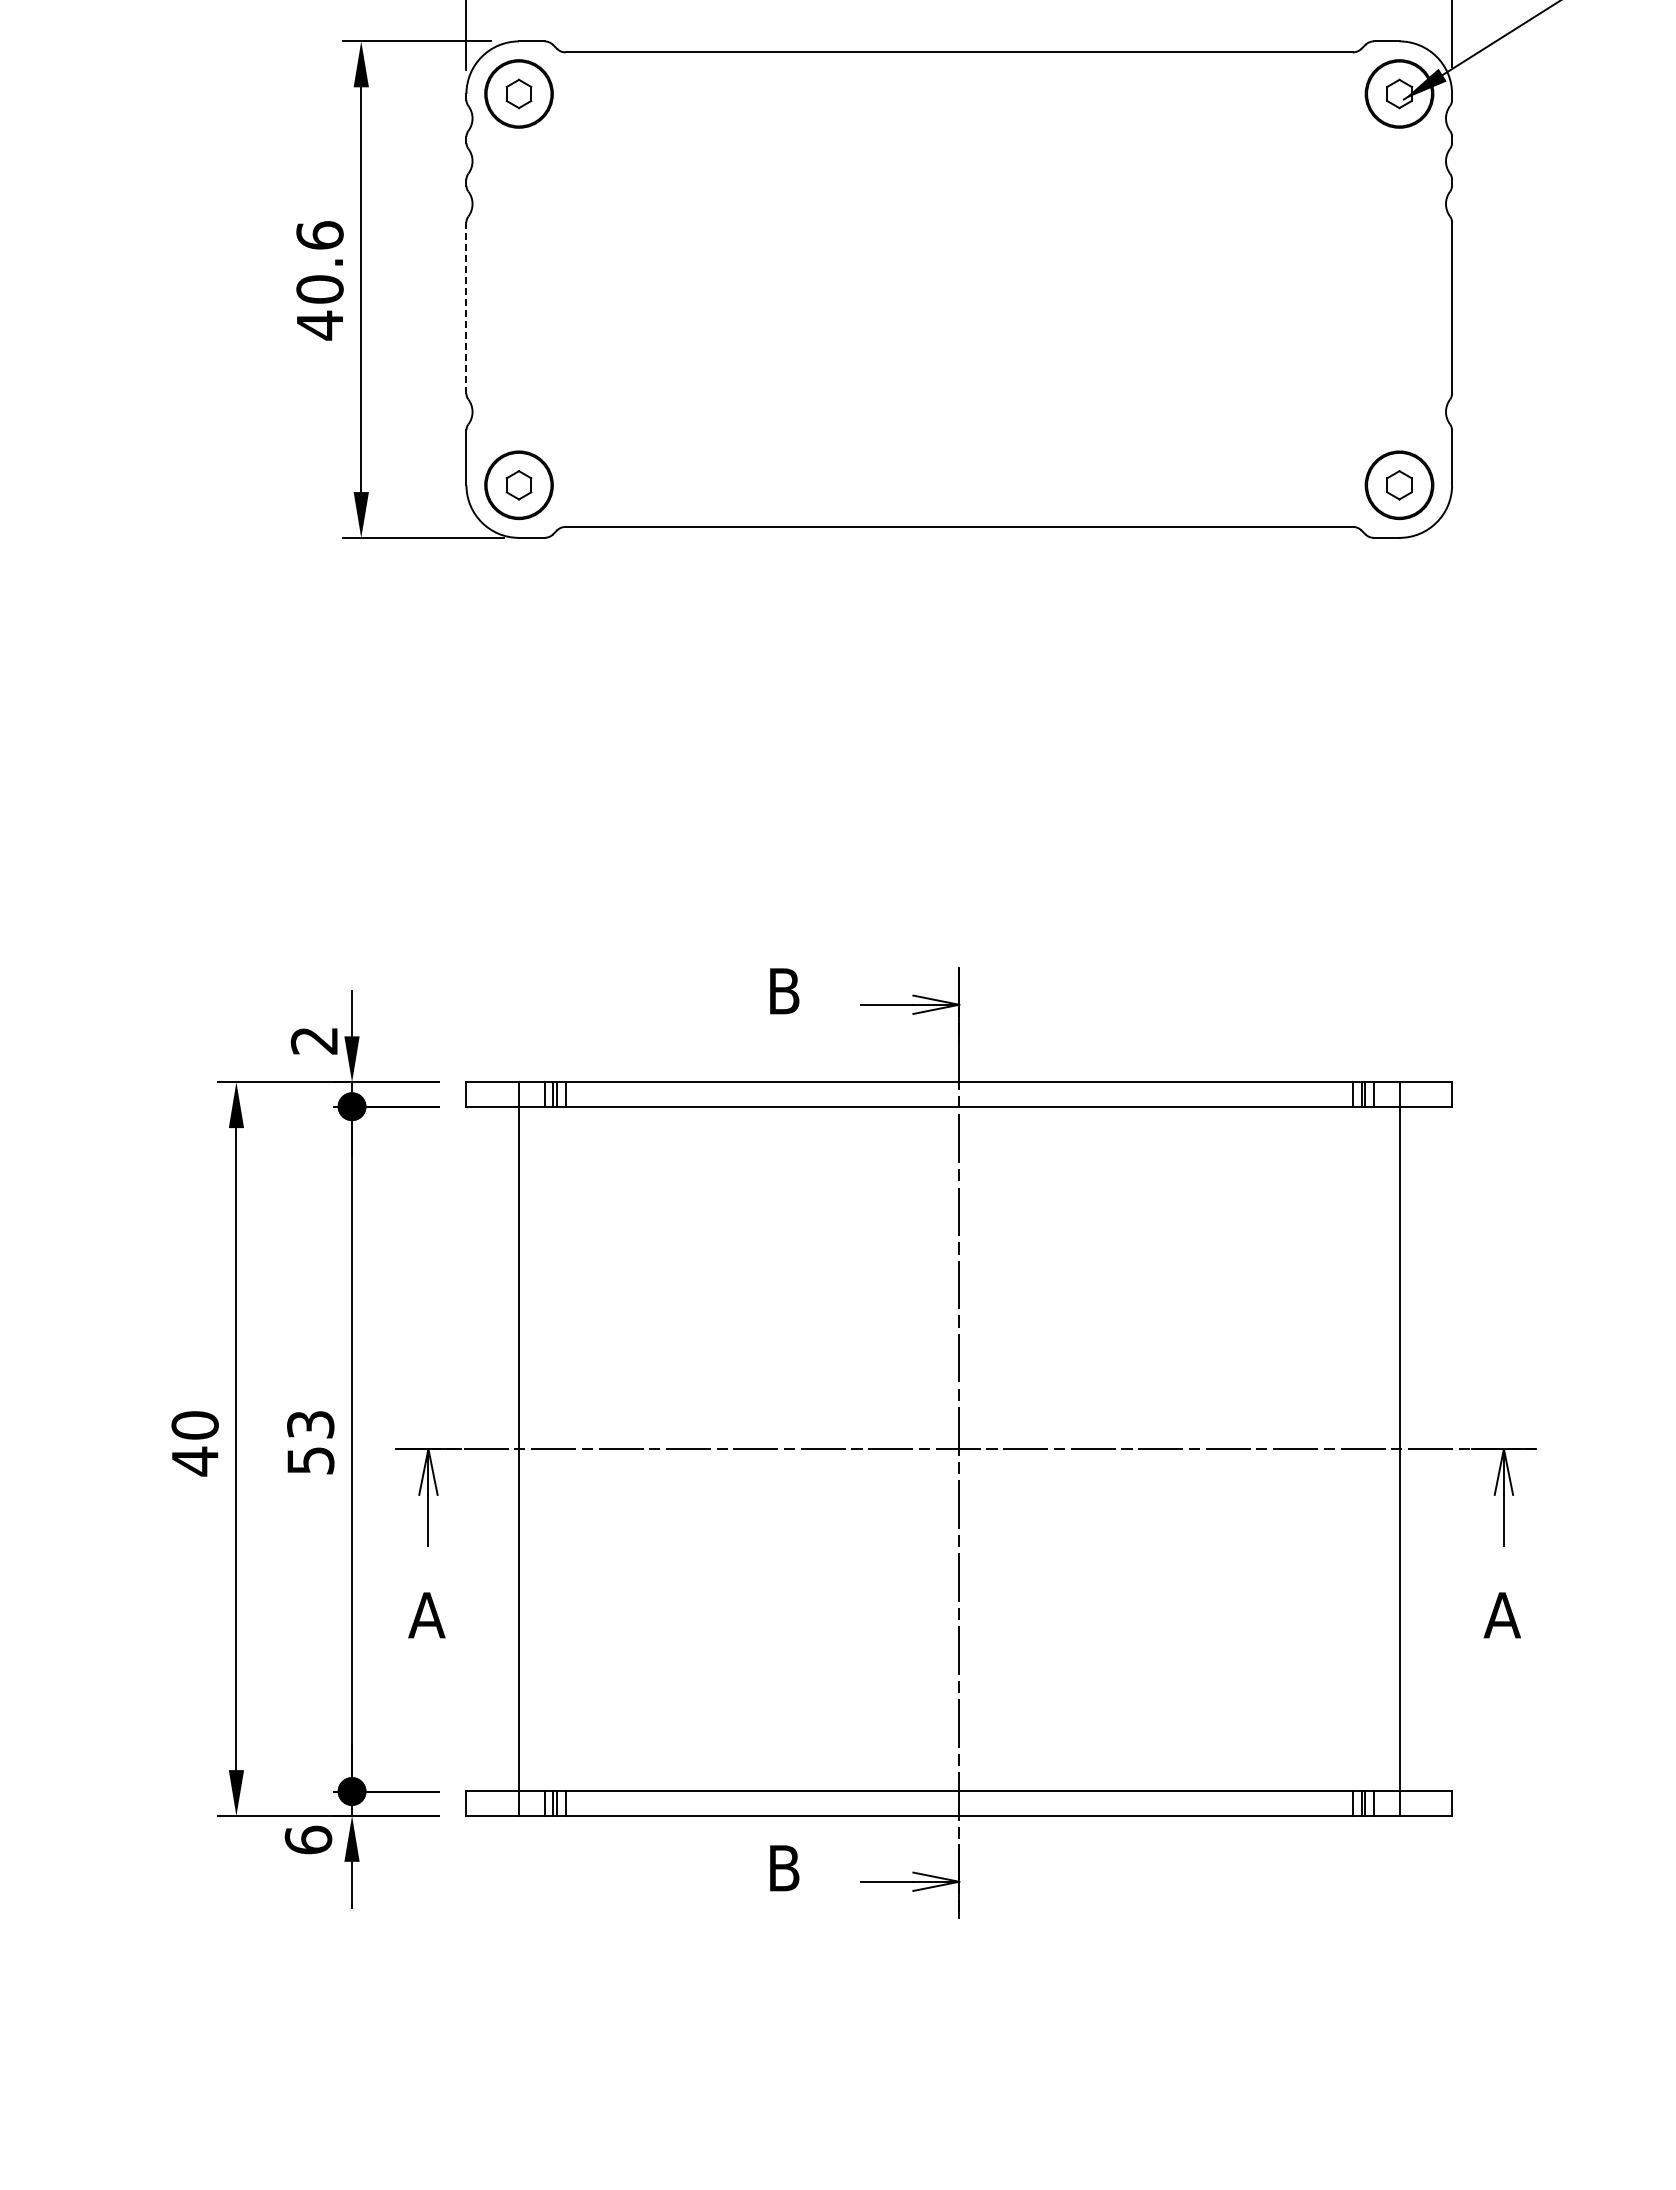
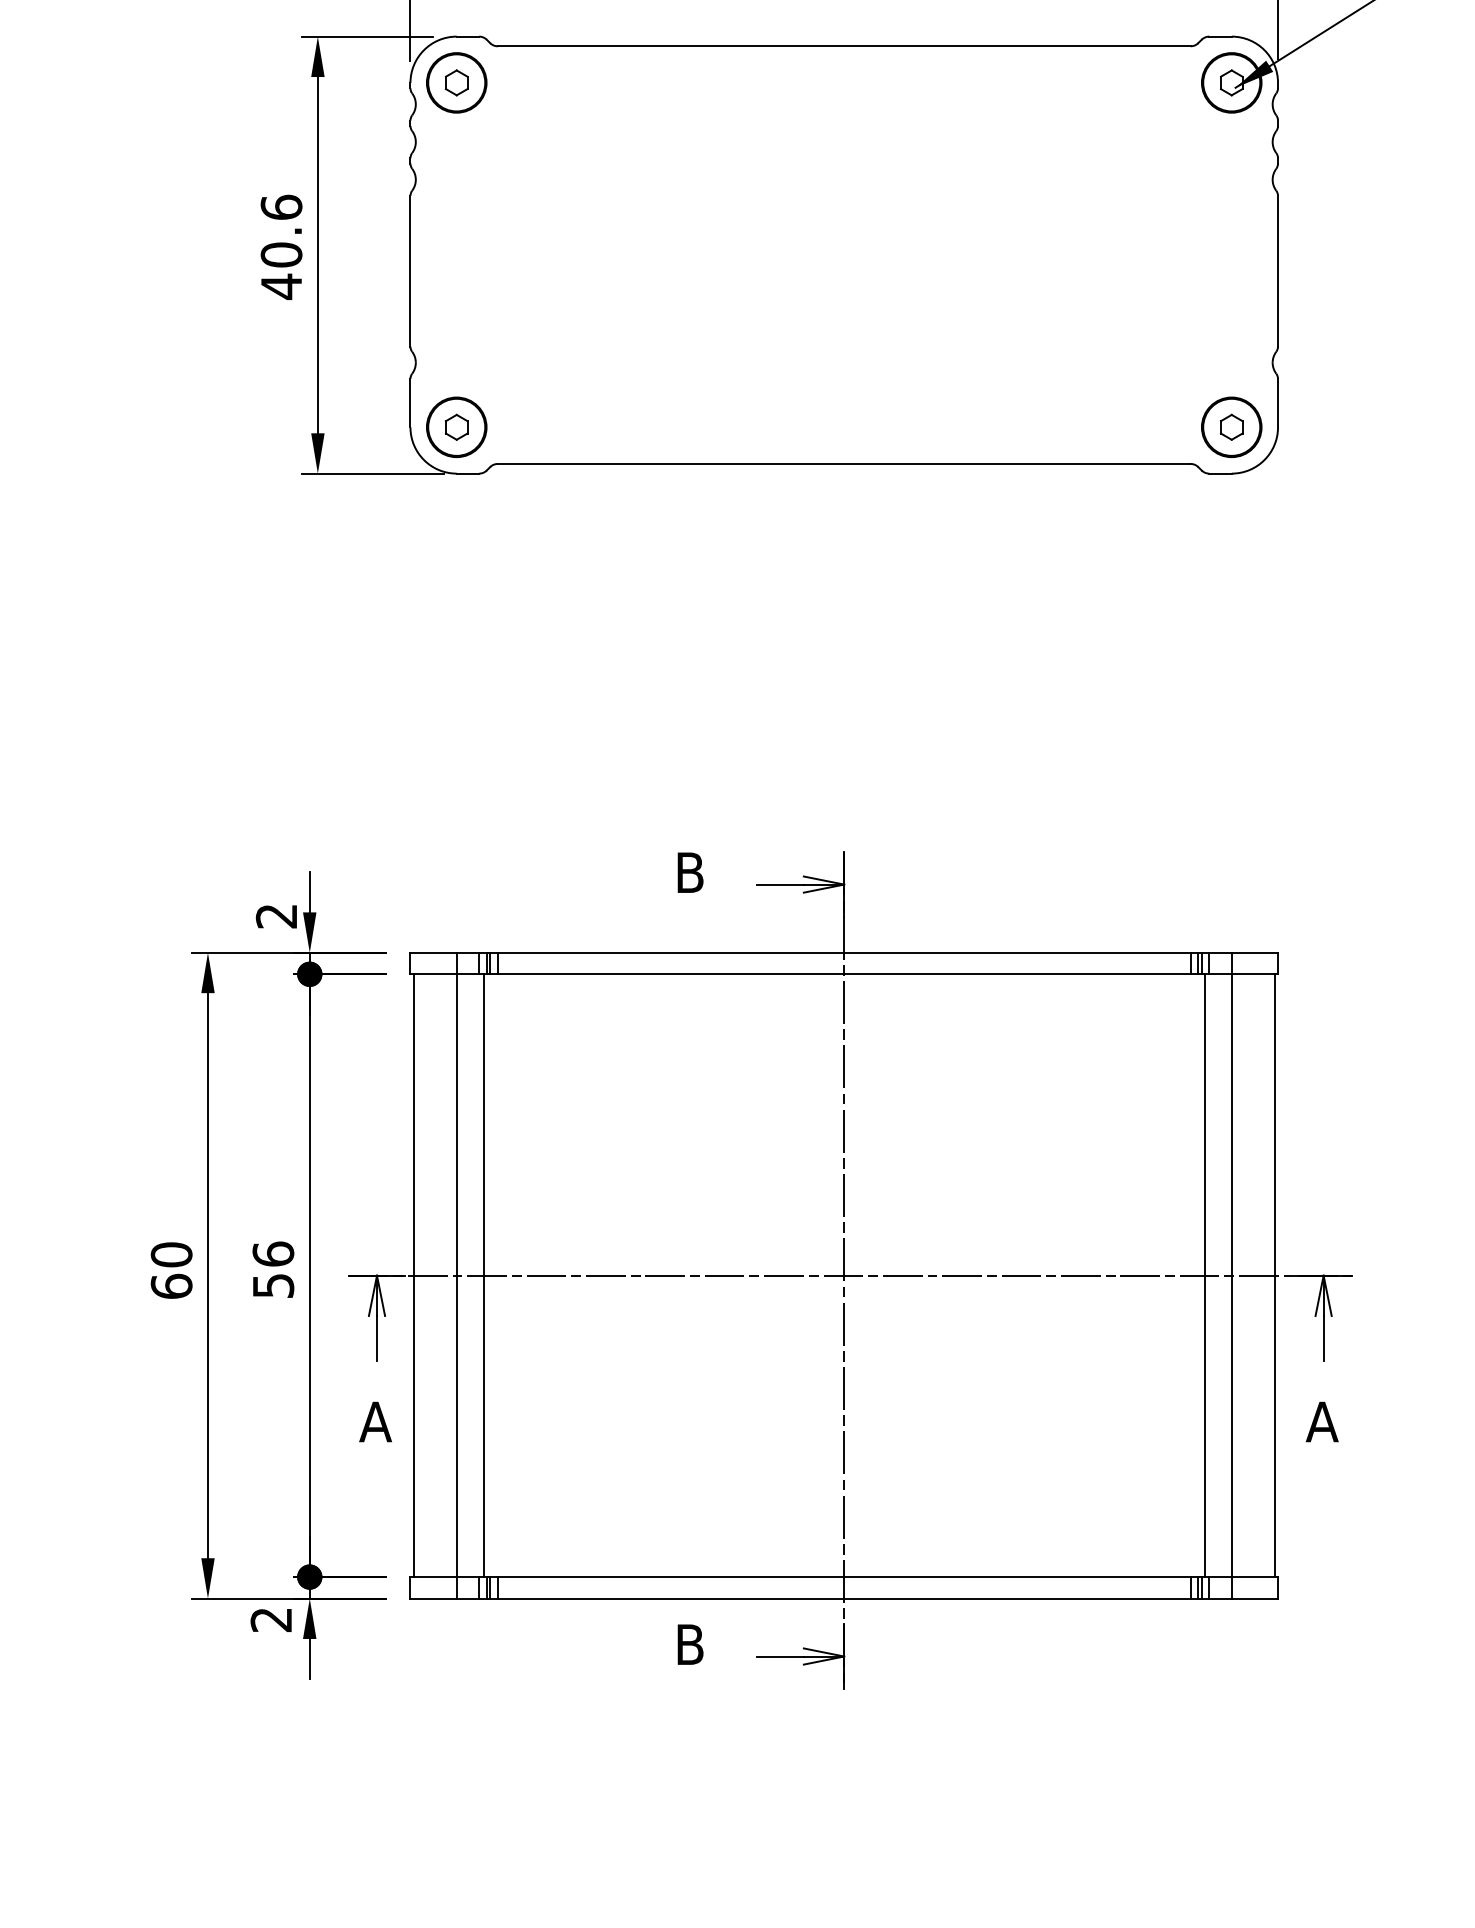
line: (466, 308) -> (410, 271), dashed -> solid
text: (310, 1424) -> (273, 1254), 53 -> 56
line: (470, 1448) -> (414, 1275), added
line: (549, 1448) -> (483, 1275), added
line: (1368, 1448) -> (1204, 1275), added
line: (1448, 1448) -> (1274, 1275), added
text: (194, 1461) -> (171, 1286), 40 -> 60
text: (308, 1839) -> (271, 1619), 6 -> 2

